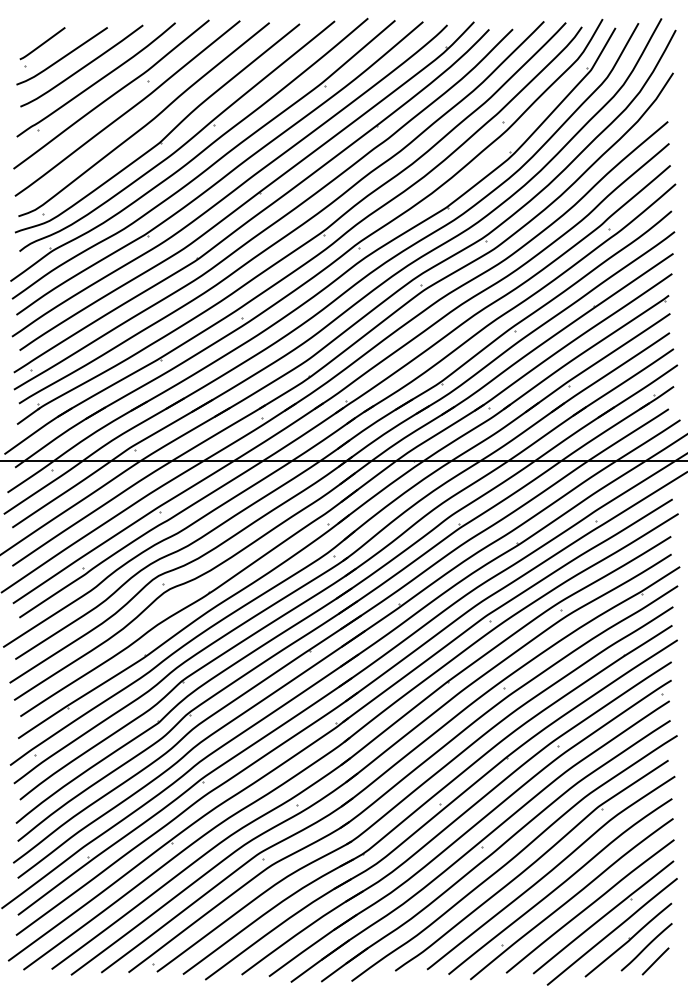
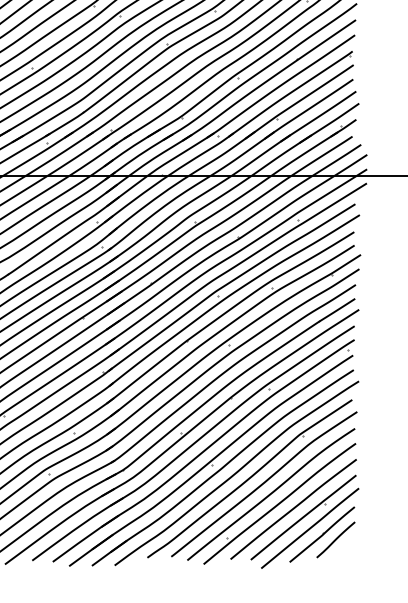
line: (655, 961) -> (342, 550), removed

